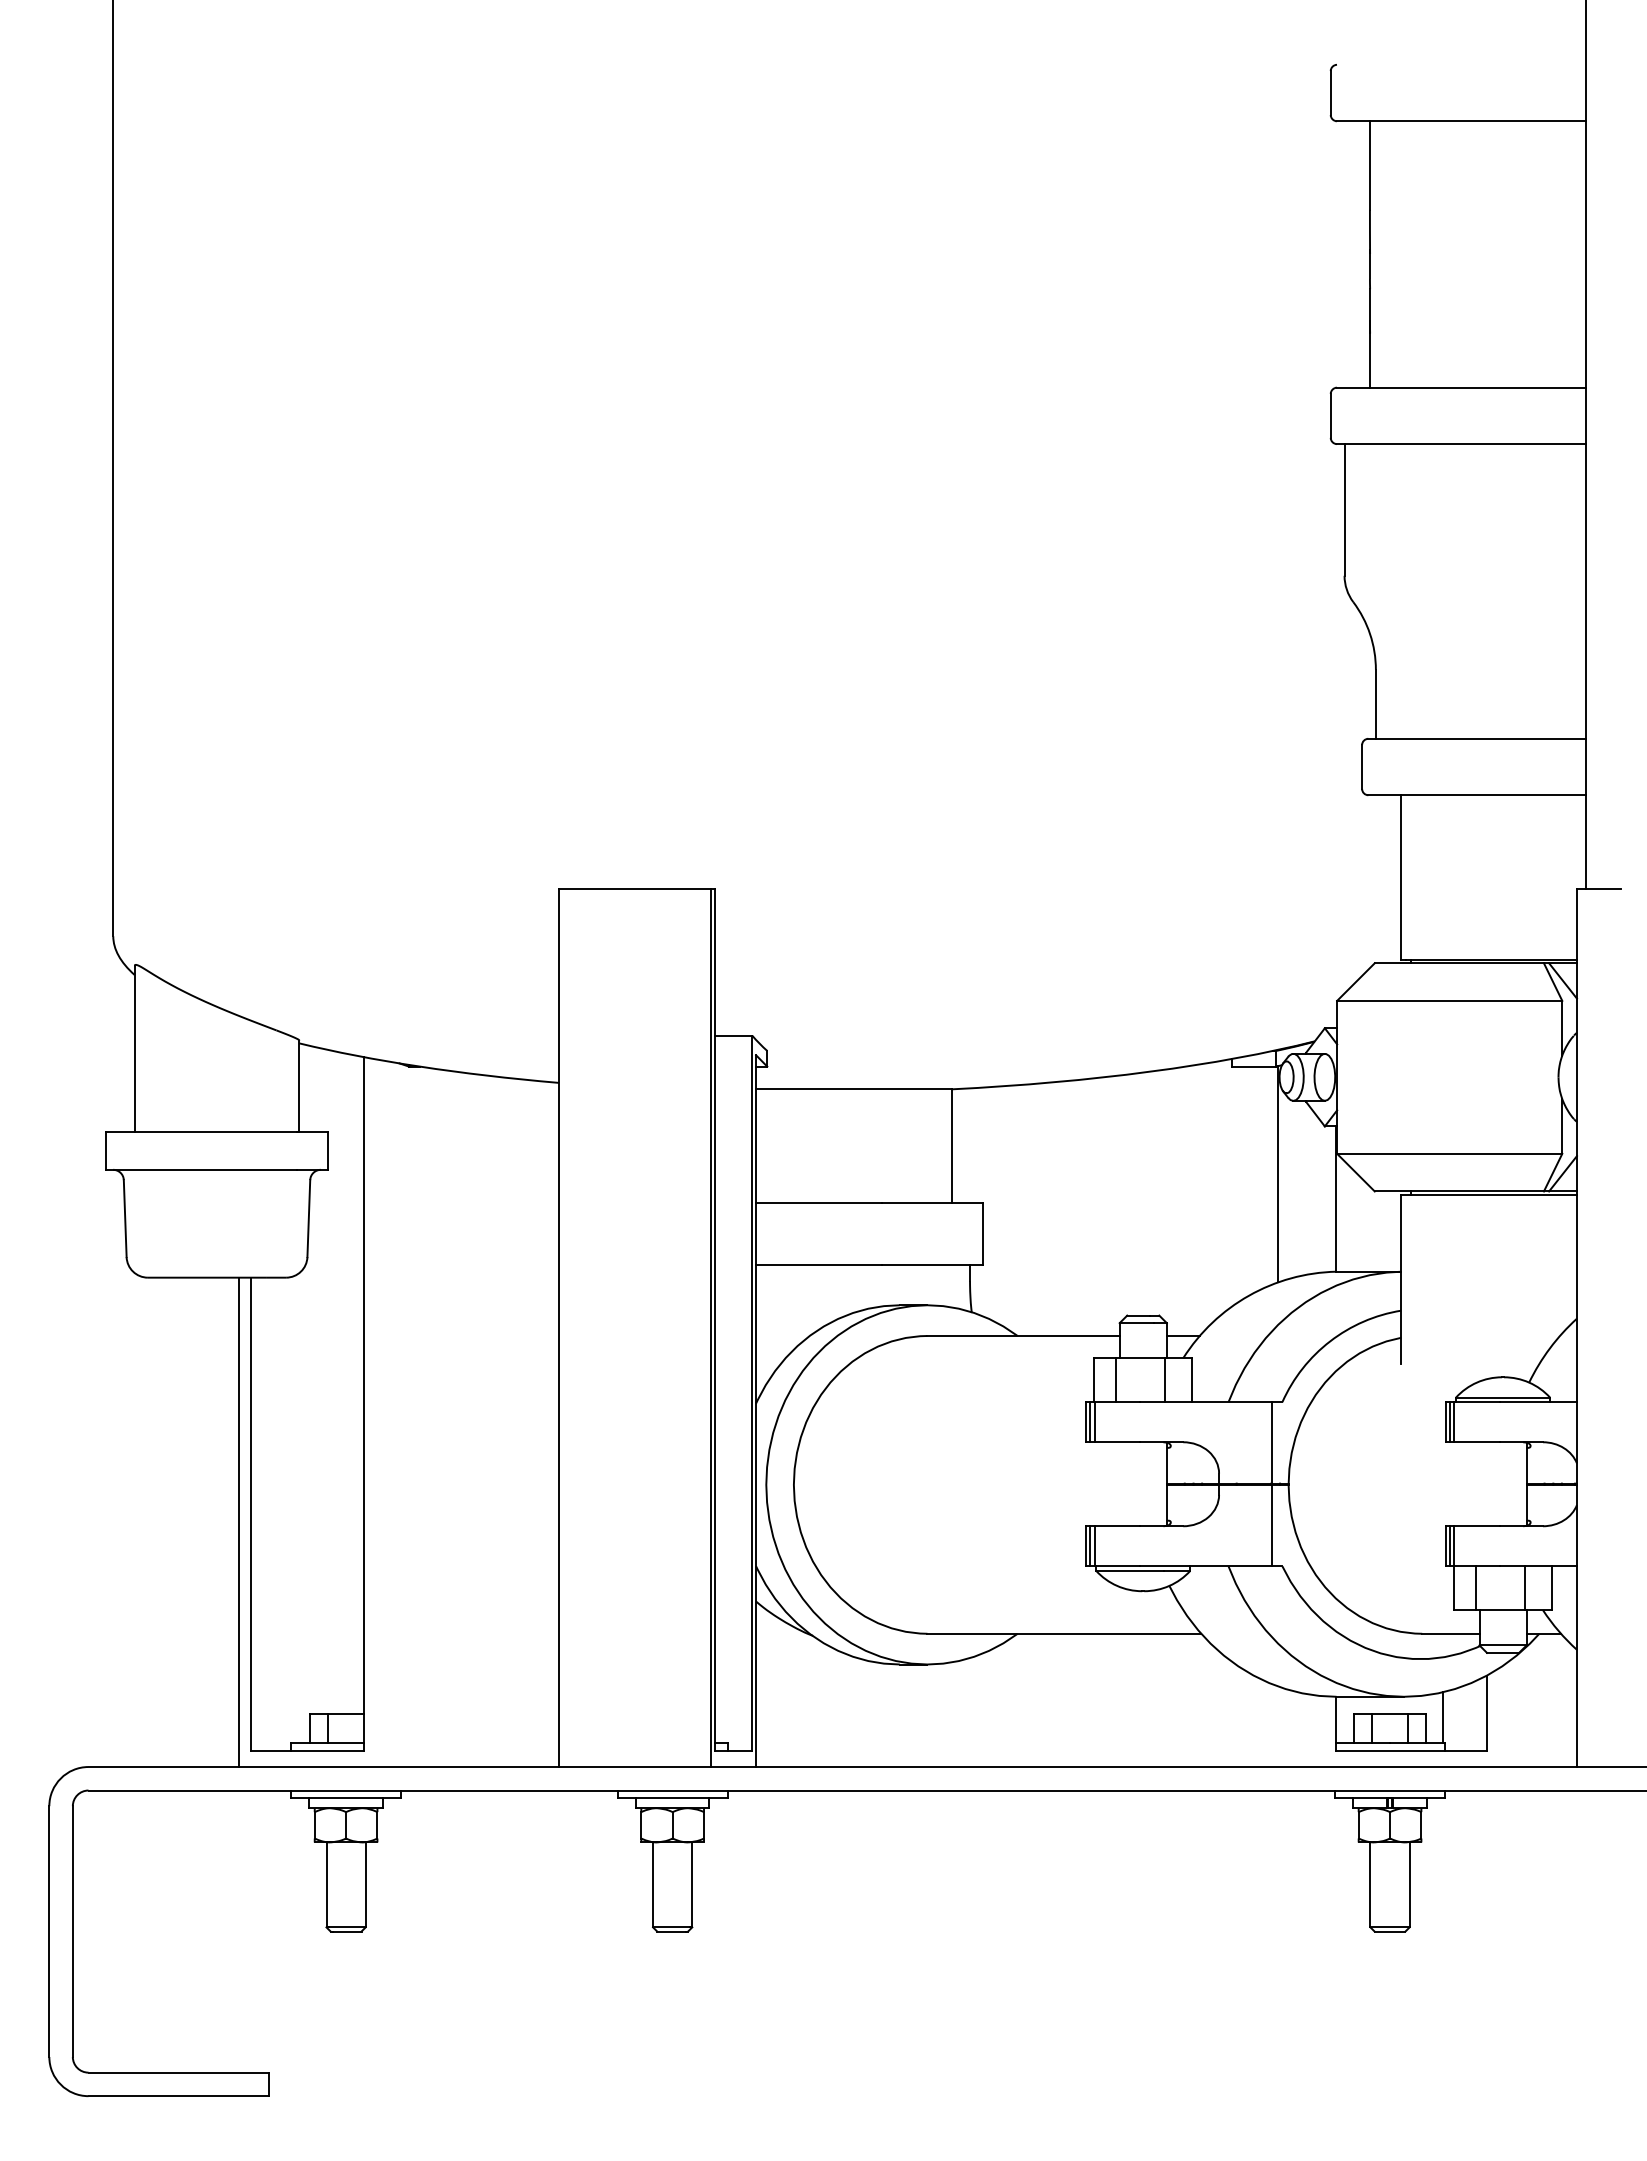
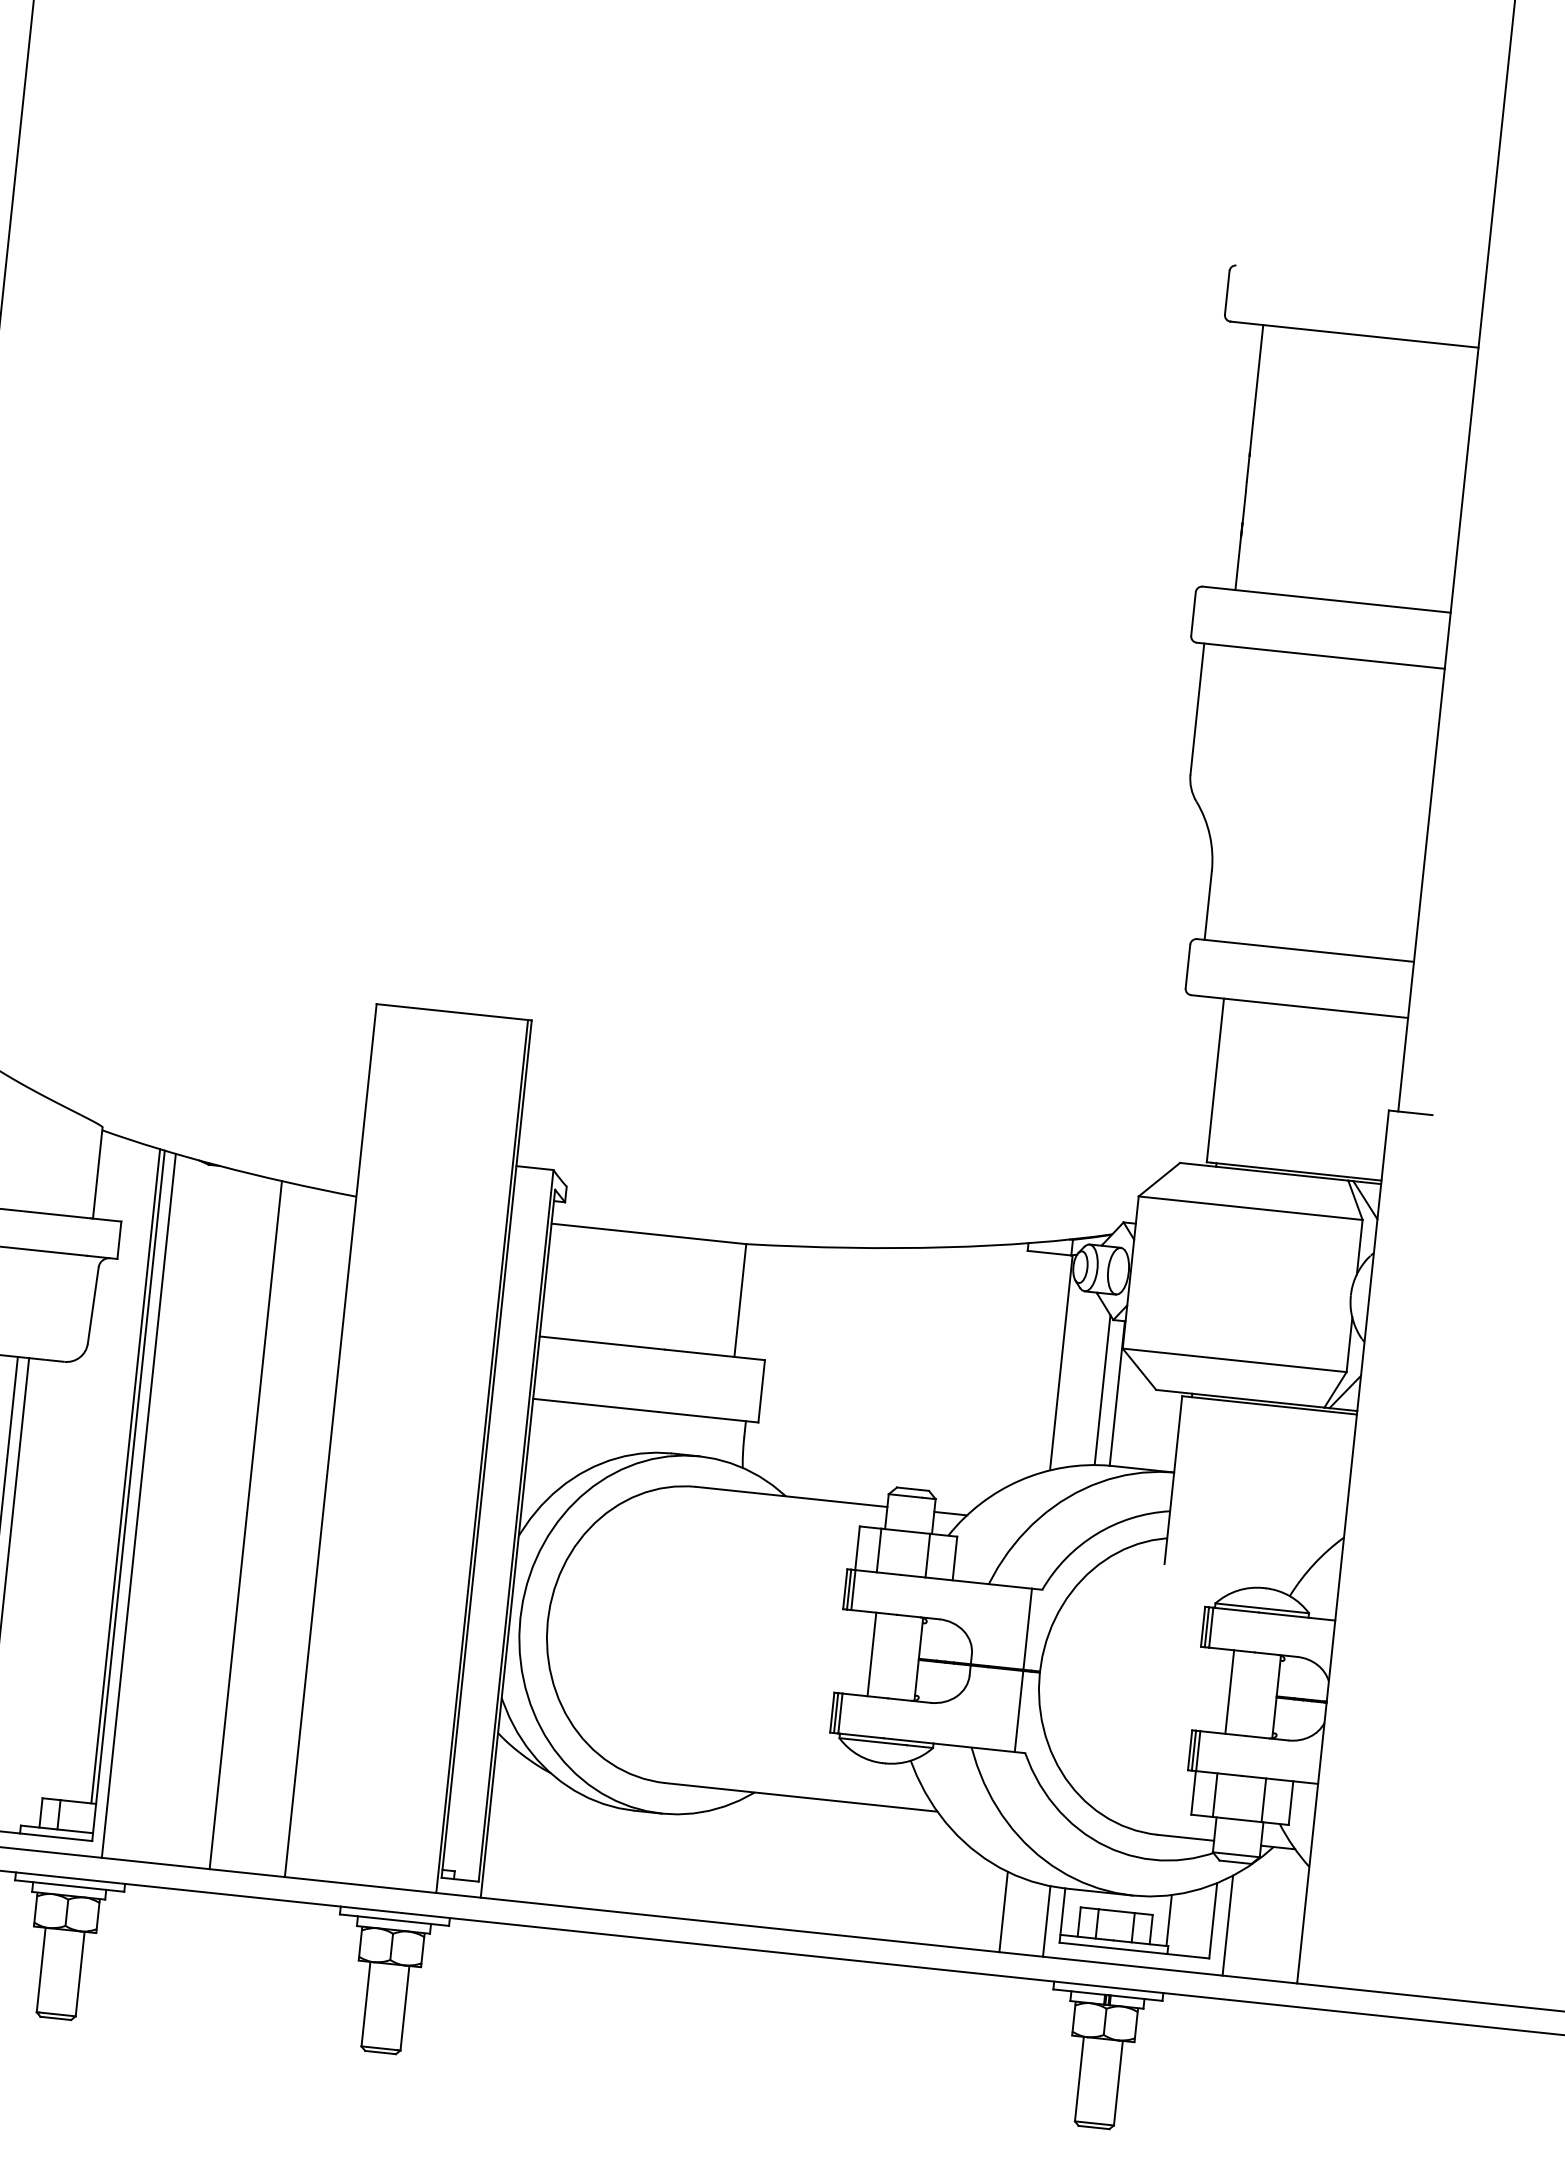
line: (1321, 1196) -> (1102, 1389), added
line: (358, 1384) -> (125, 1475), added
line: (375, 1413) -> (139, 1506), added
line: (483, 1421) -> (245, 1525), added
line: (1119, 1484) -> (871, 1654), added
line: (1479, 1484) -> (1229, 1692), added
line: (1502, 1716) -> (1228, 1925), added
line: (1277, 1726) -> (1003, 1911), added
line: (1321, 1731) -> (1046, 1921), added

